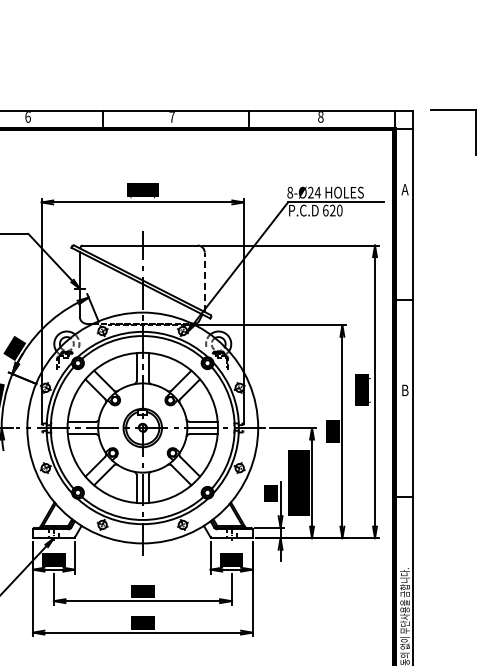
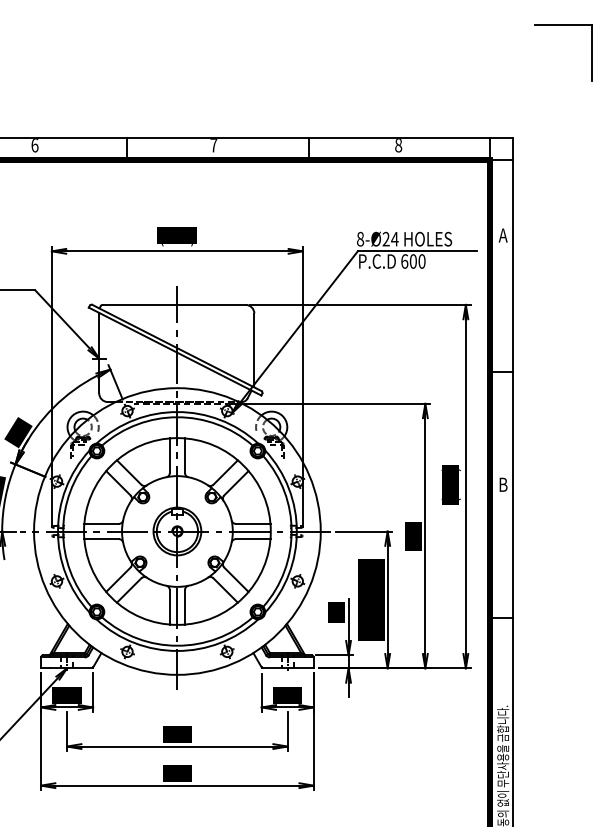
part: (453, 110) -> (563, 25), moved
text: (332, 210) -> (413, 261), 620 -> 600
line: (204, 282) -> (254, 350), dashed -> solid

